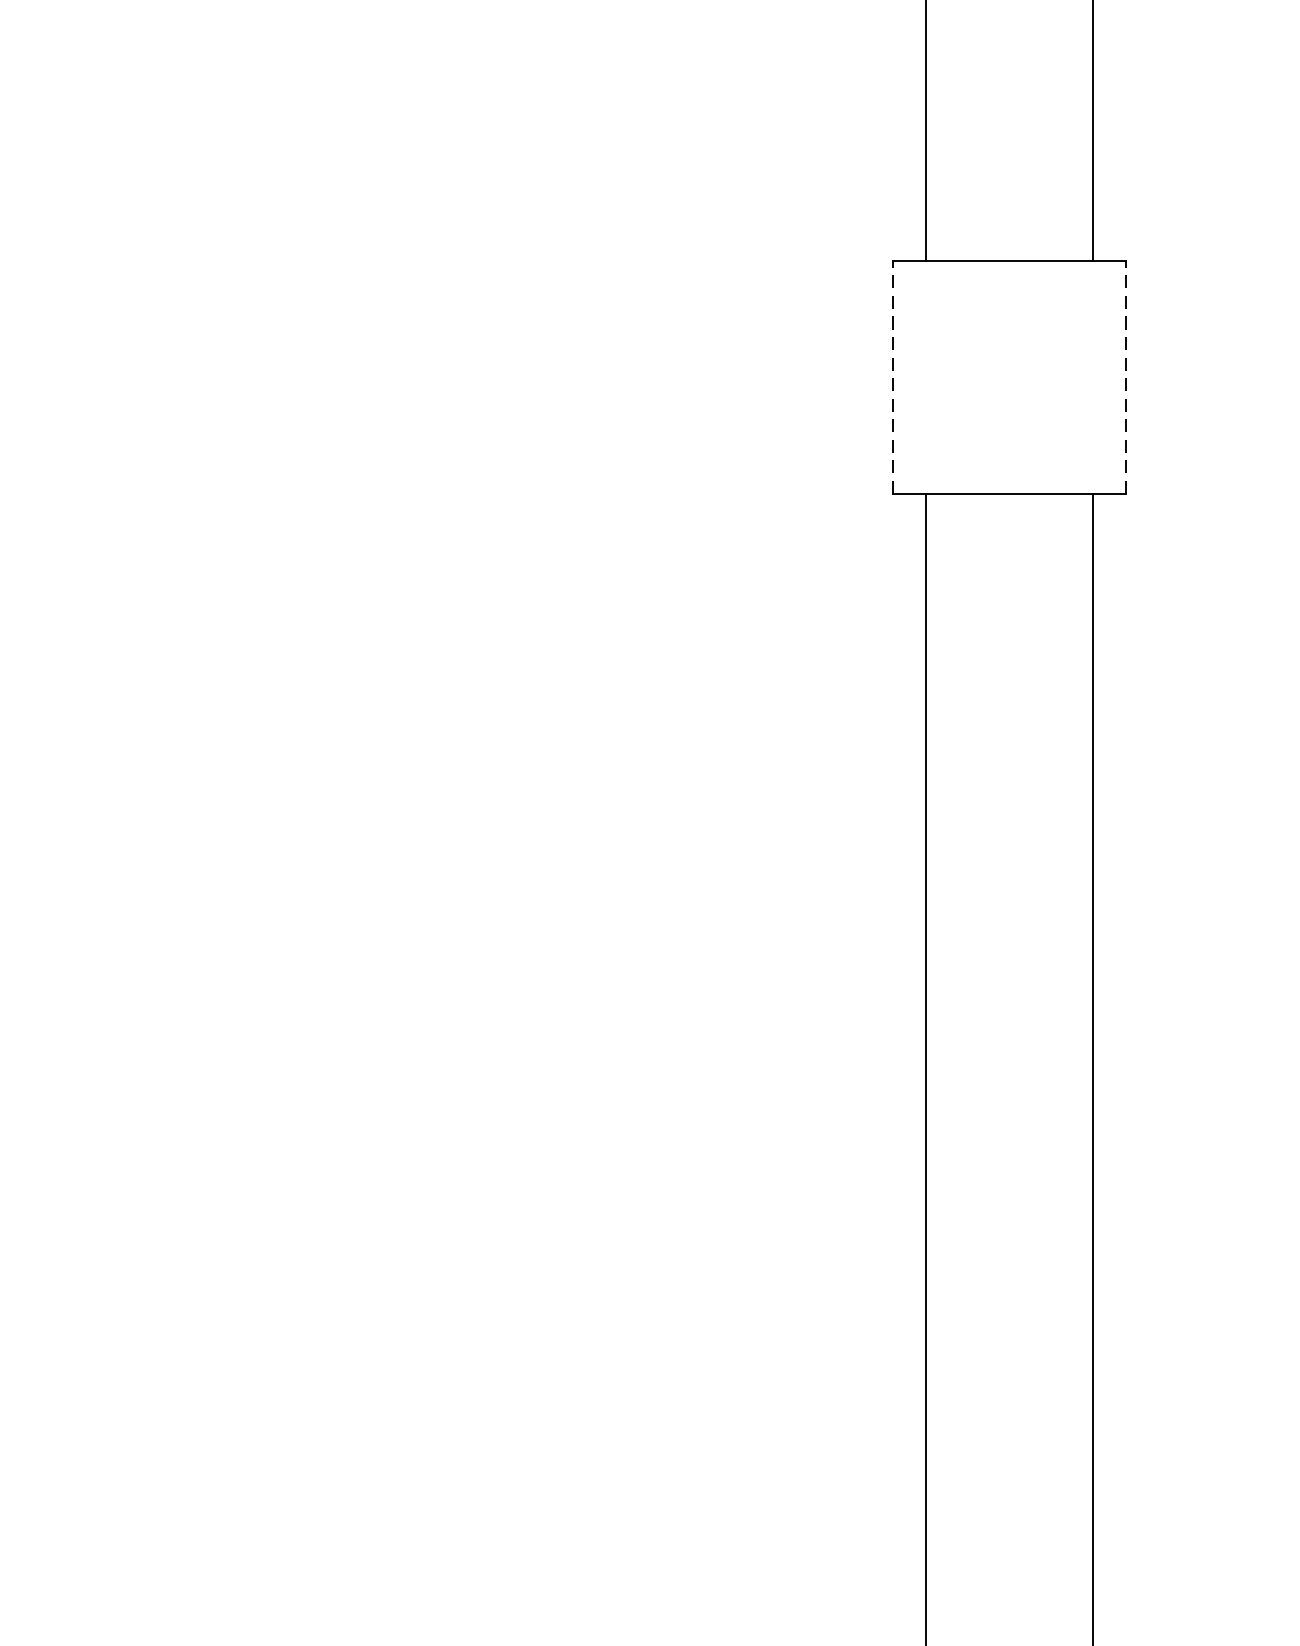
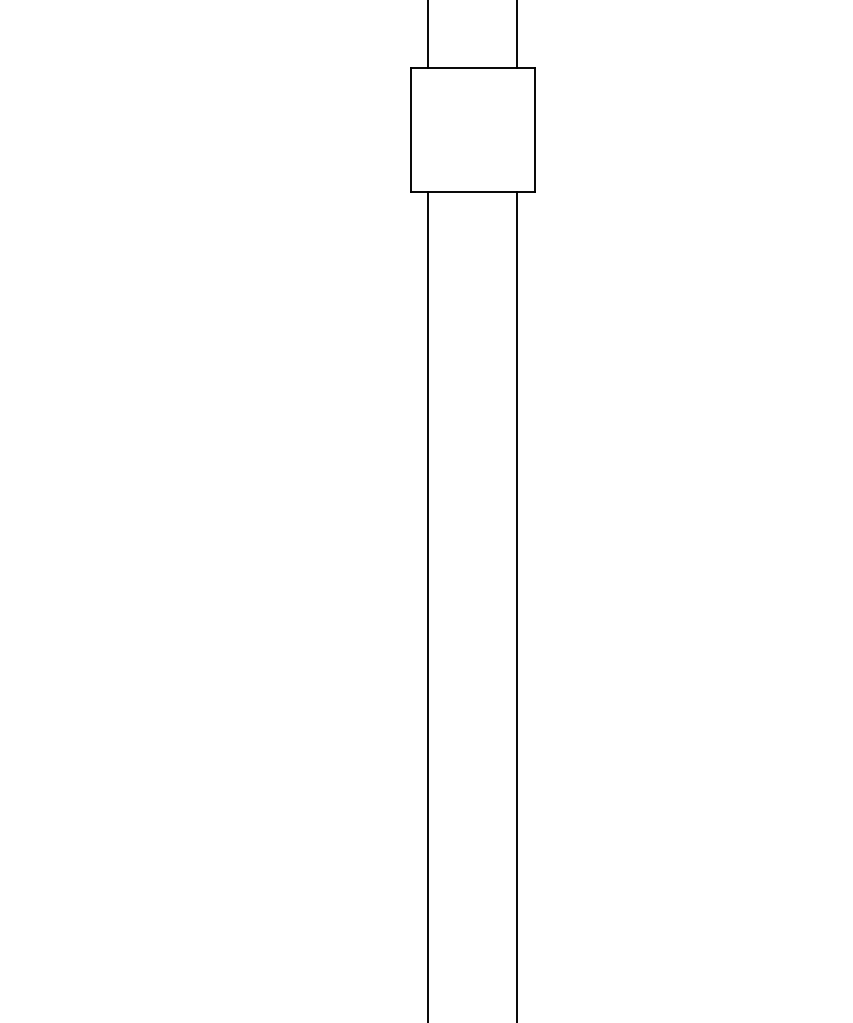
line: (892, 376) -> (410, 129), dashed -> solid
line: (1126, 376) -> (535, 129), dashed -> solid

